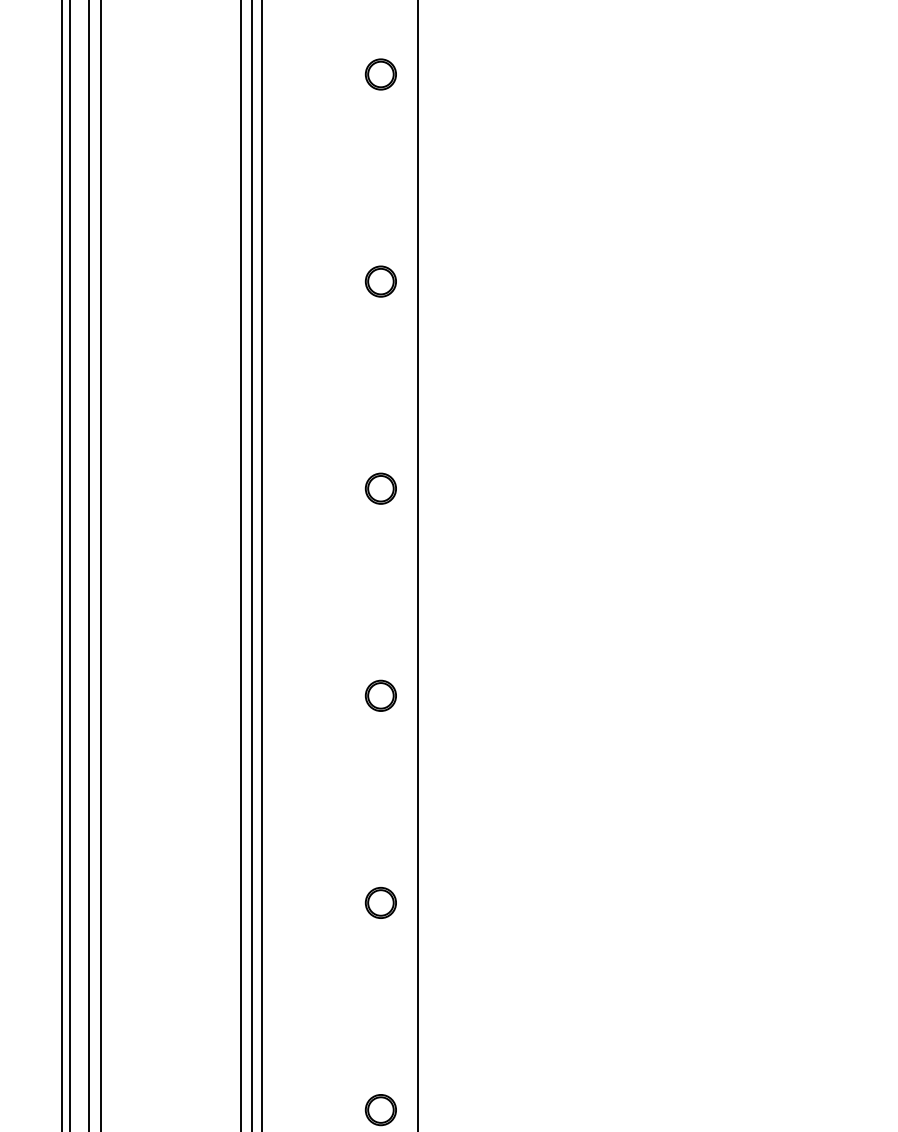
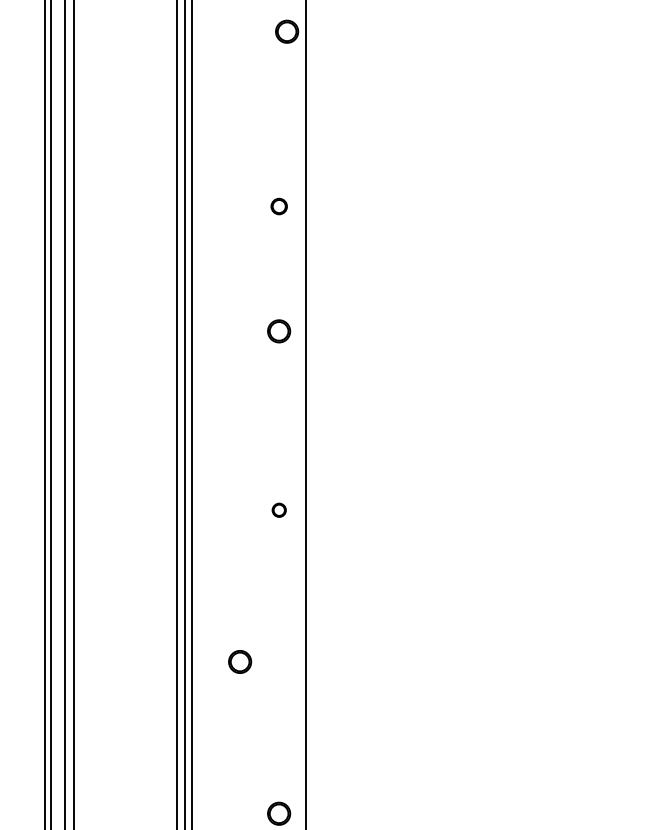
part: (381, 74) -> (287, 31), moved
part: (381, 281) -> (279, 206), size x0.7
part: (381, 488) -> (279, 331), moved
part: (381, 696) -> (279, 510), size x0.6
part: (381, 902) -> (240, 661), moved

